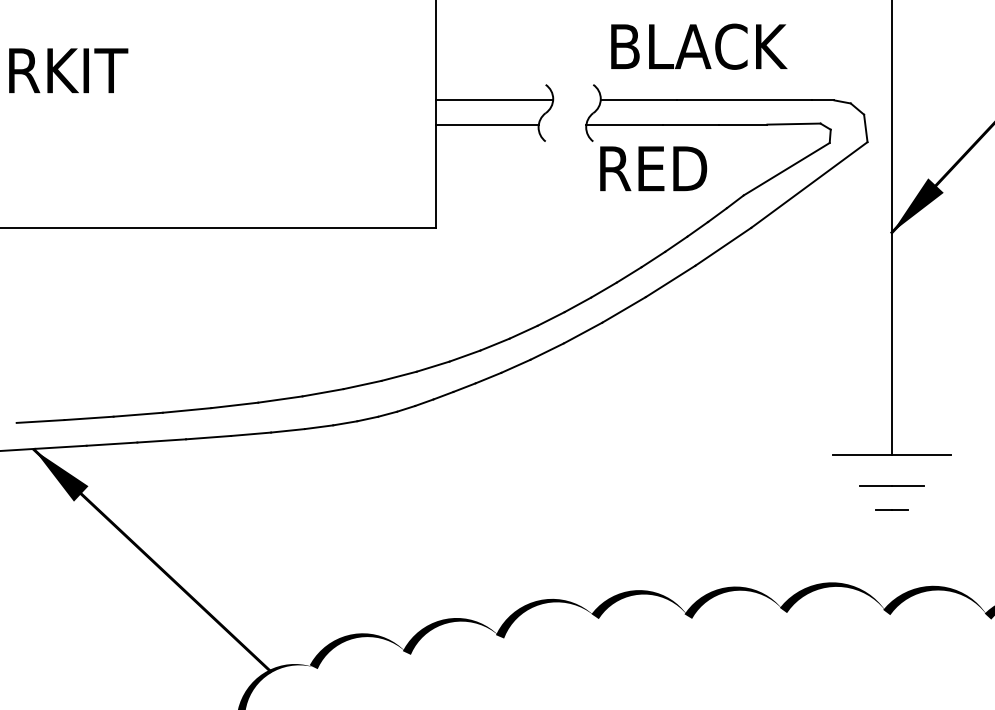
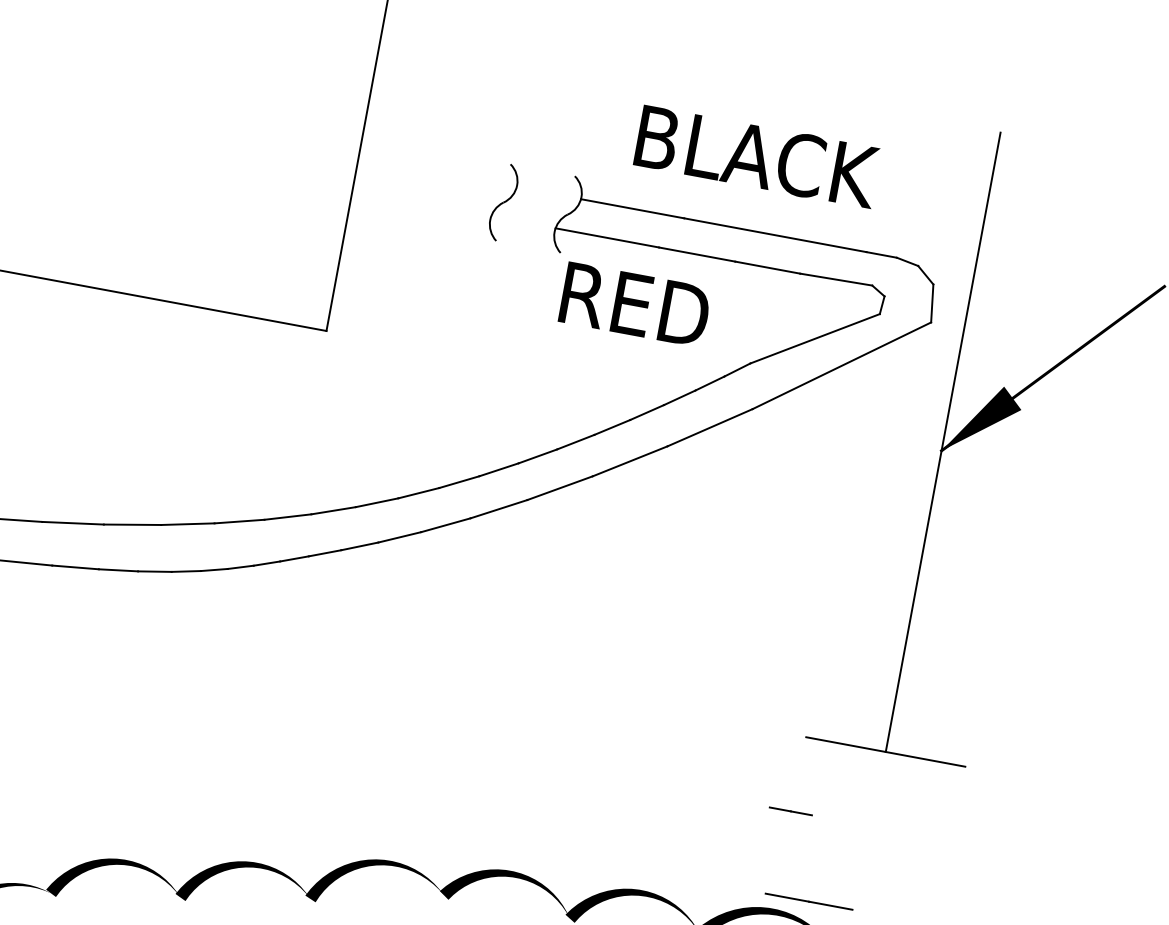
text: (699, 46) -> (757, 156), moved
line: (494, 100) -> (437, 172), removed
line: (487, 124) -> (421, 203), removed
line: (891, 485) -> (808, 901), moved
line: (891, 509) -> (790, 809), moved

